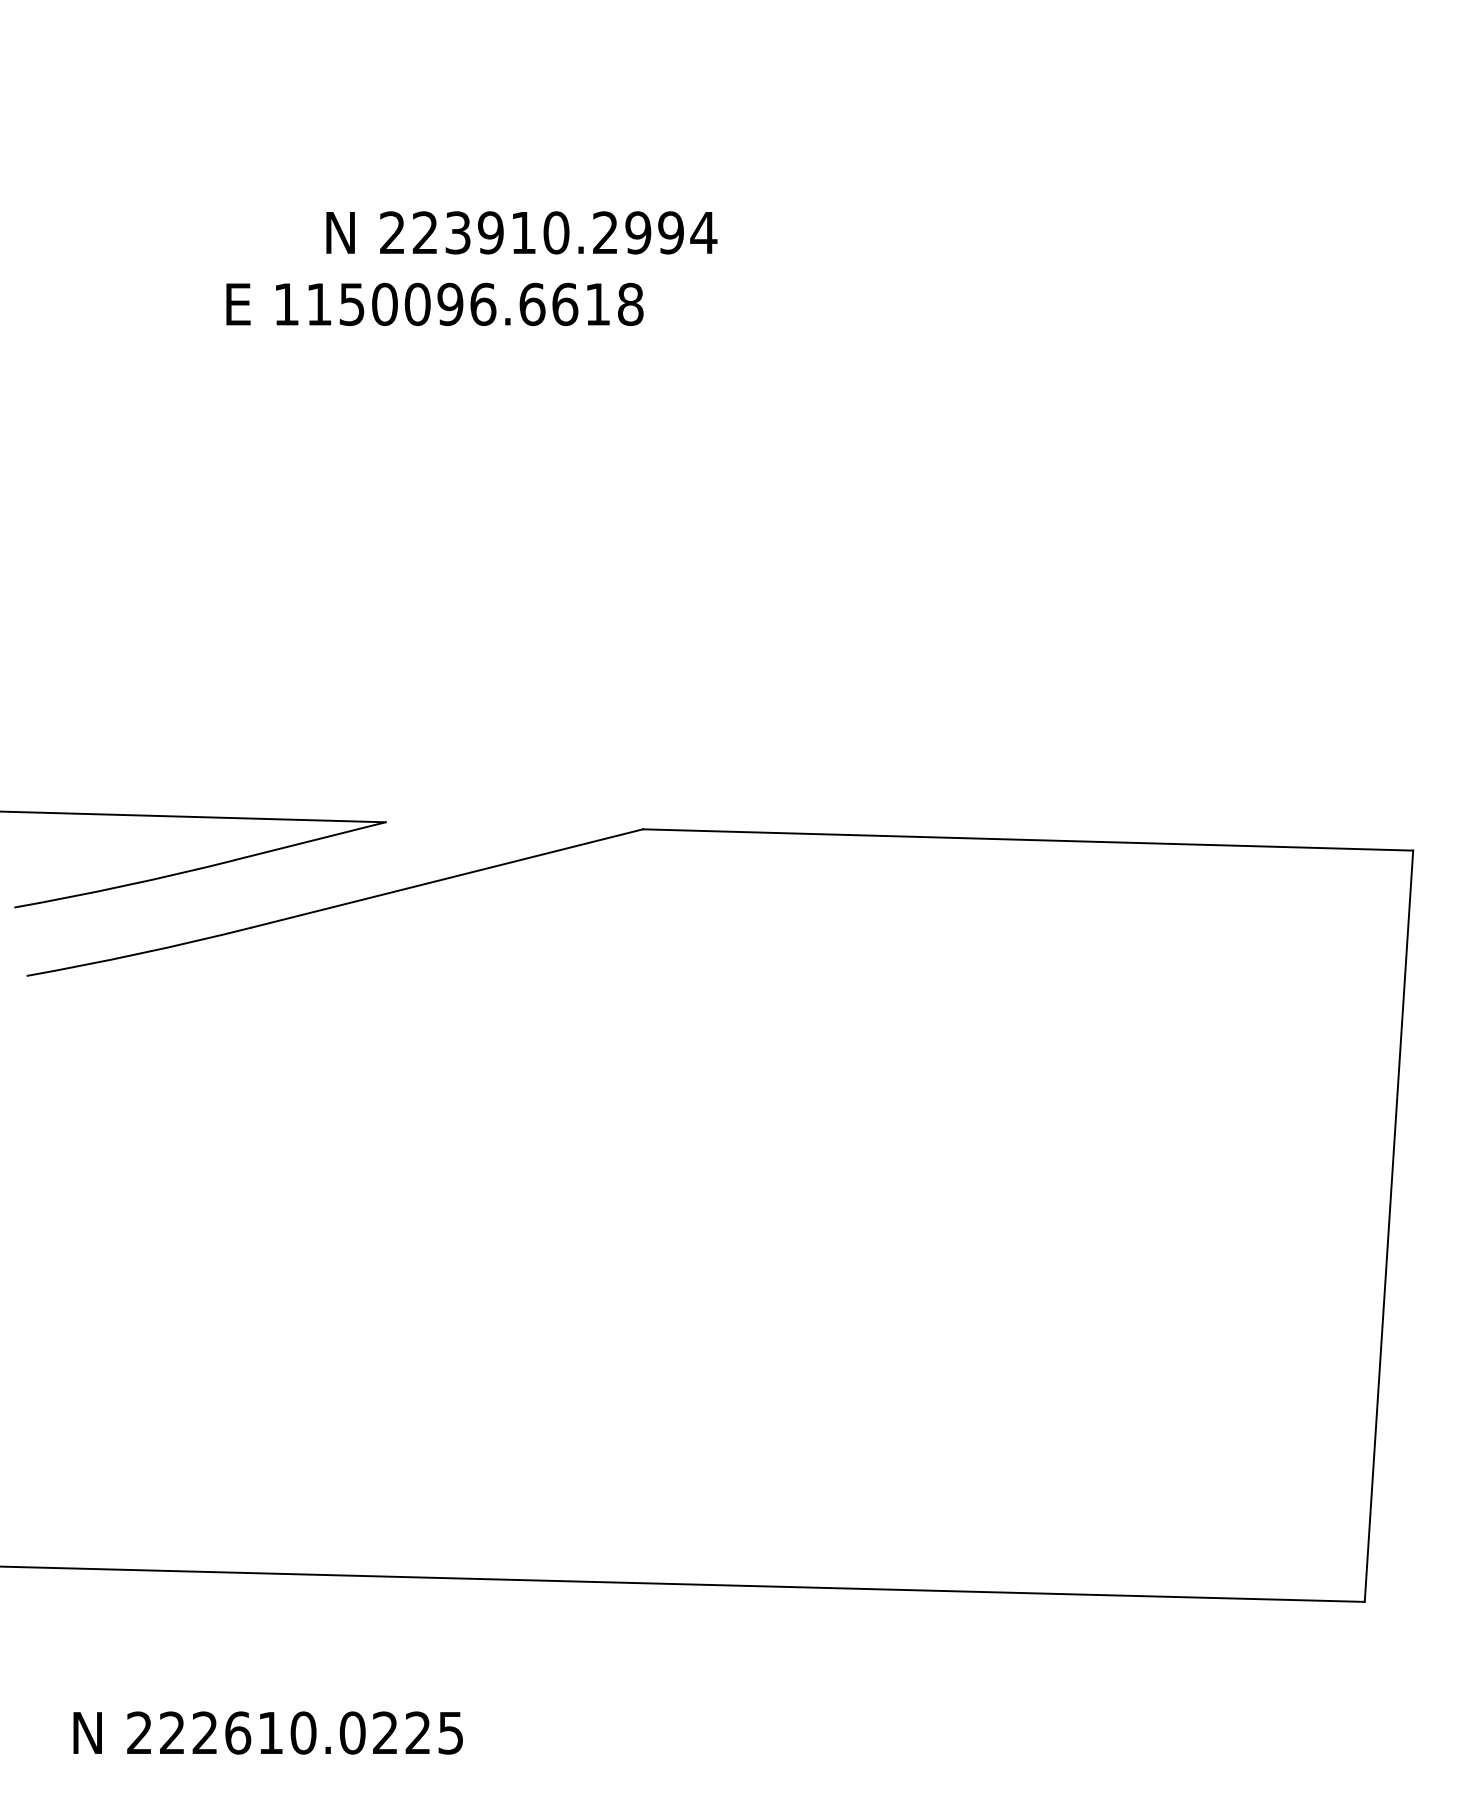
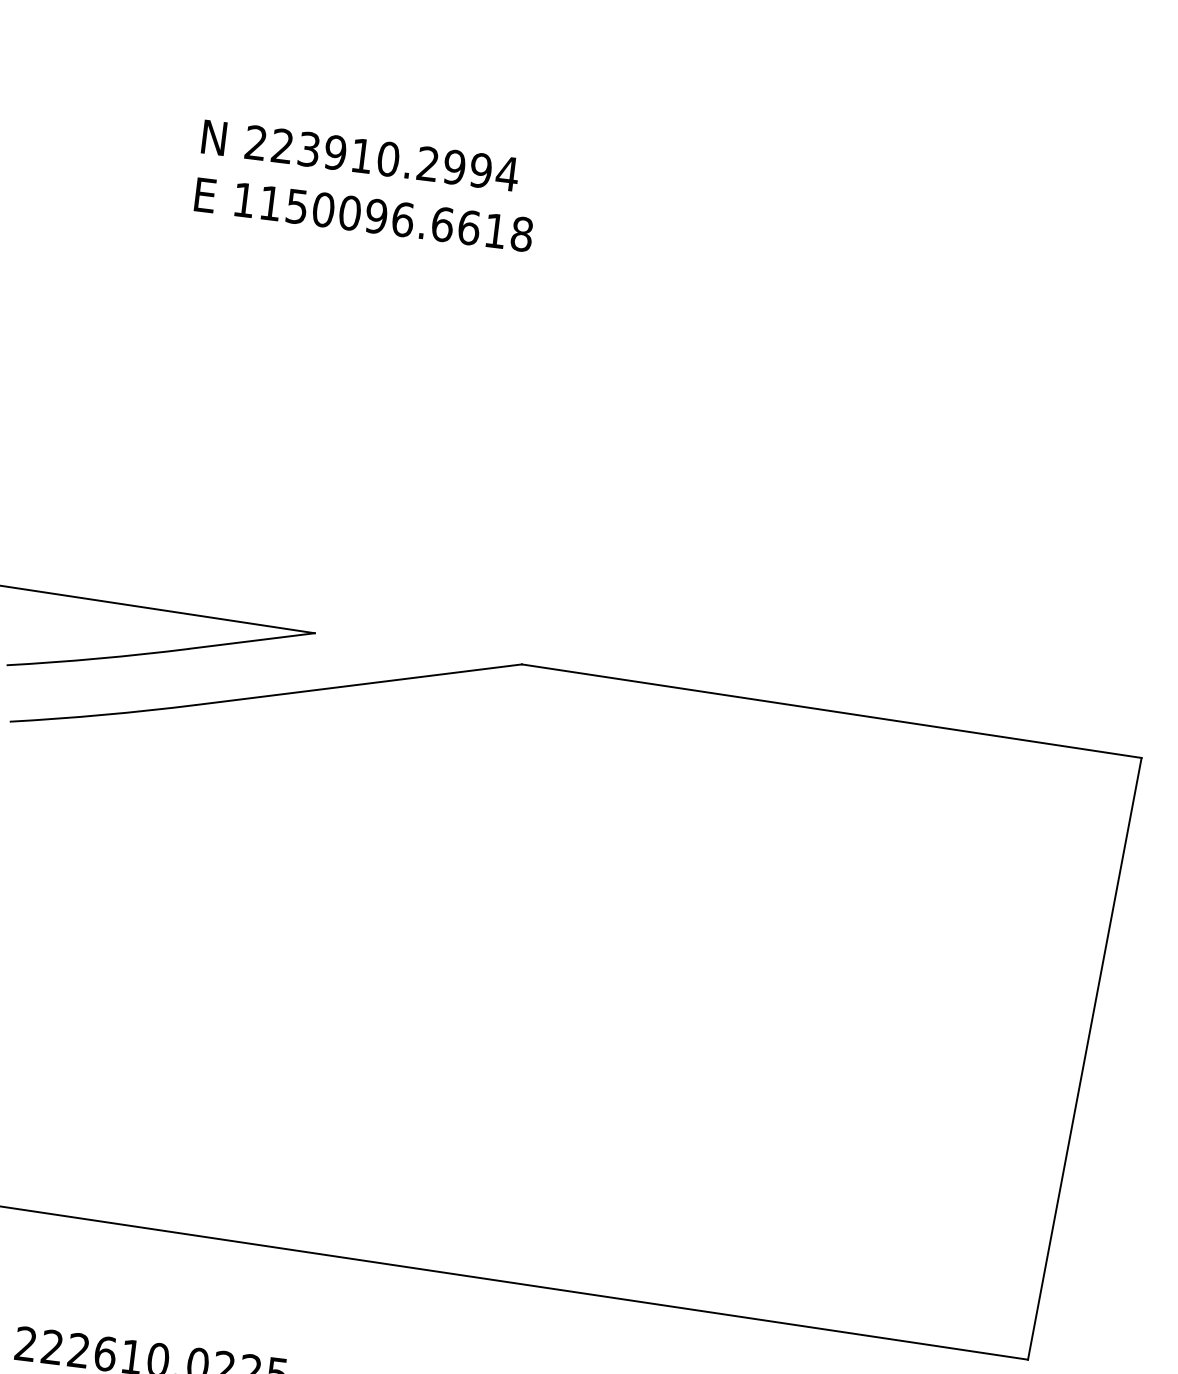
text: (521, 232) -> (360, 155), moved
text: (434, 303) -> (363, 214), moved

